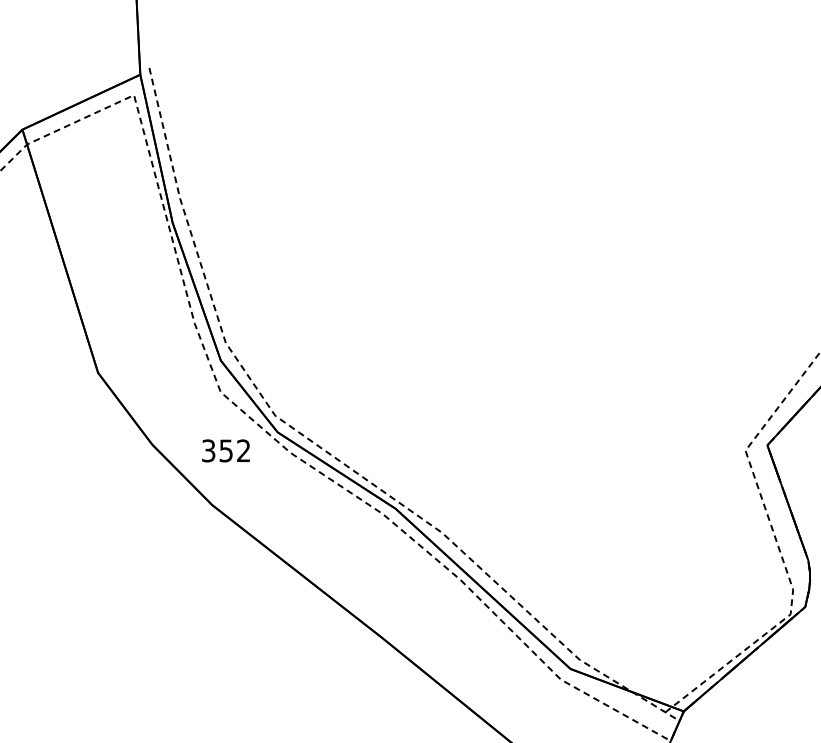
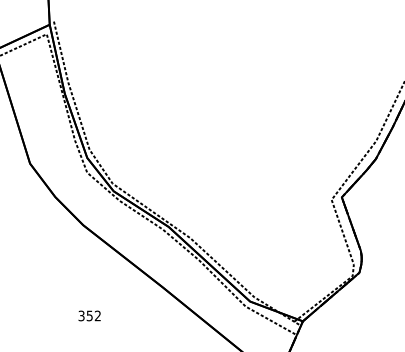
text: (225, 449) -> (89, 315), moved

